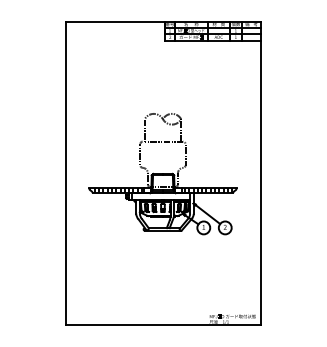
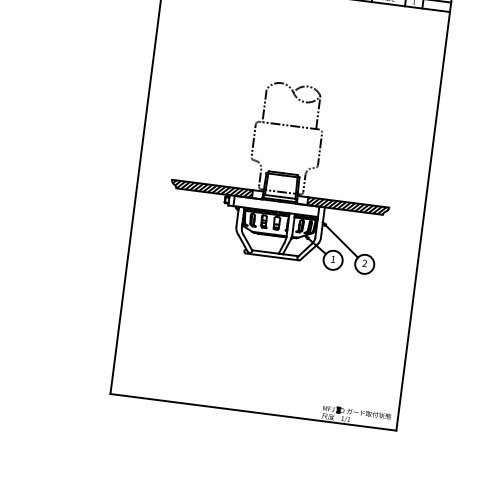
part: (162, 174) -> (282, 173), moved

